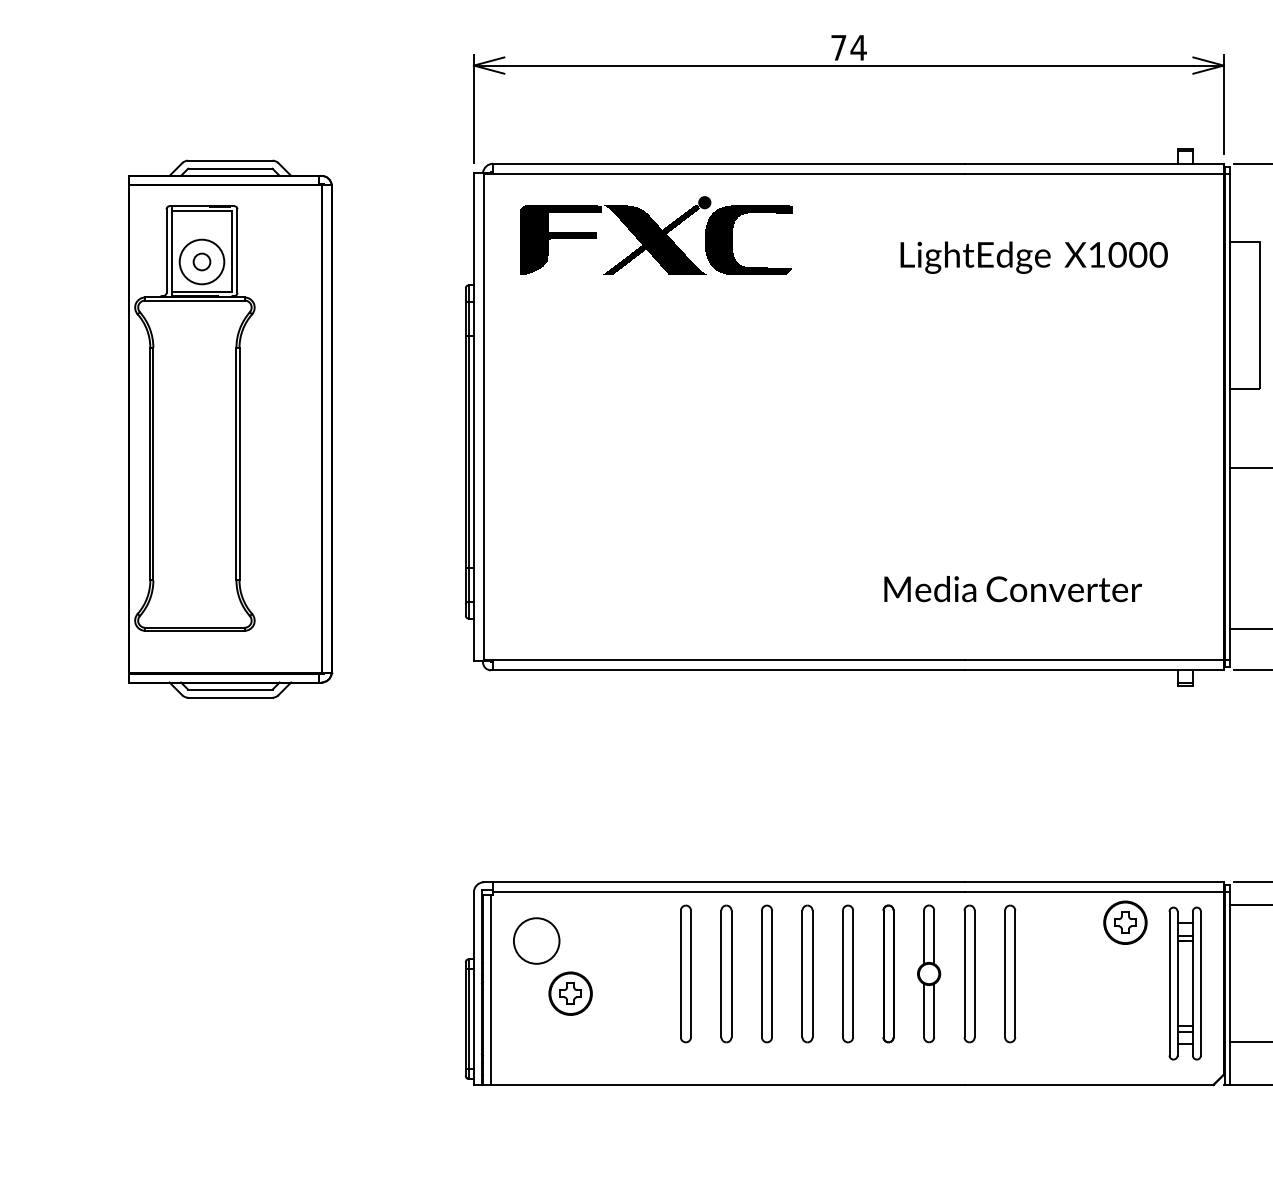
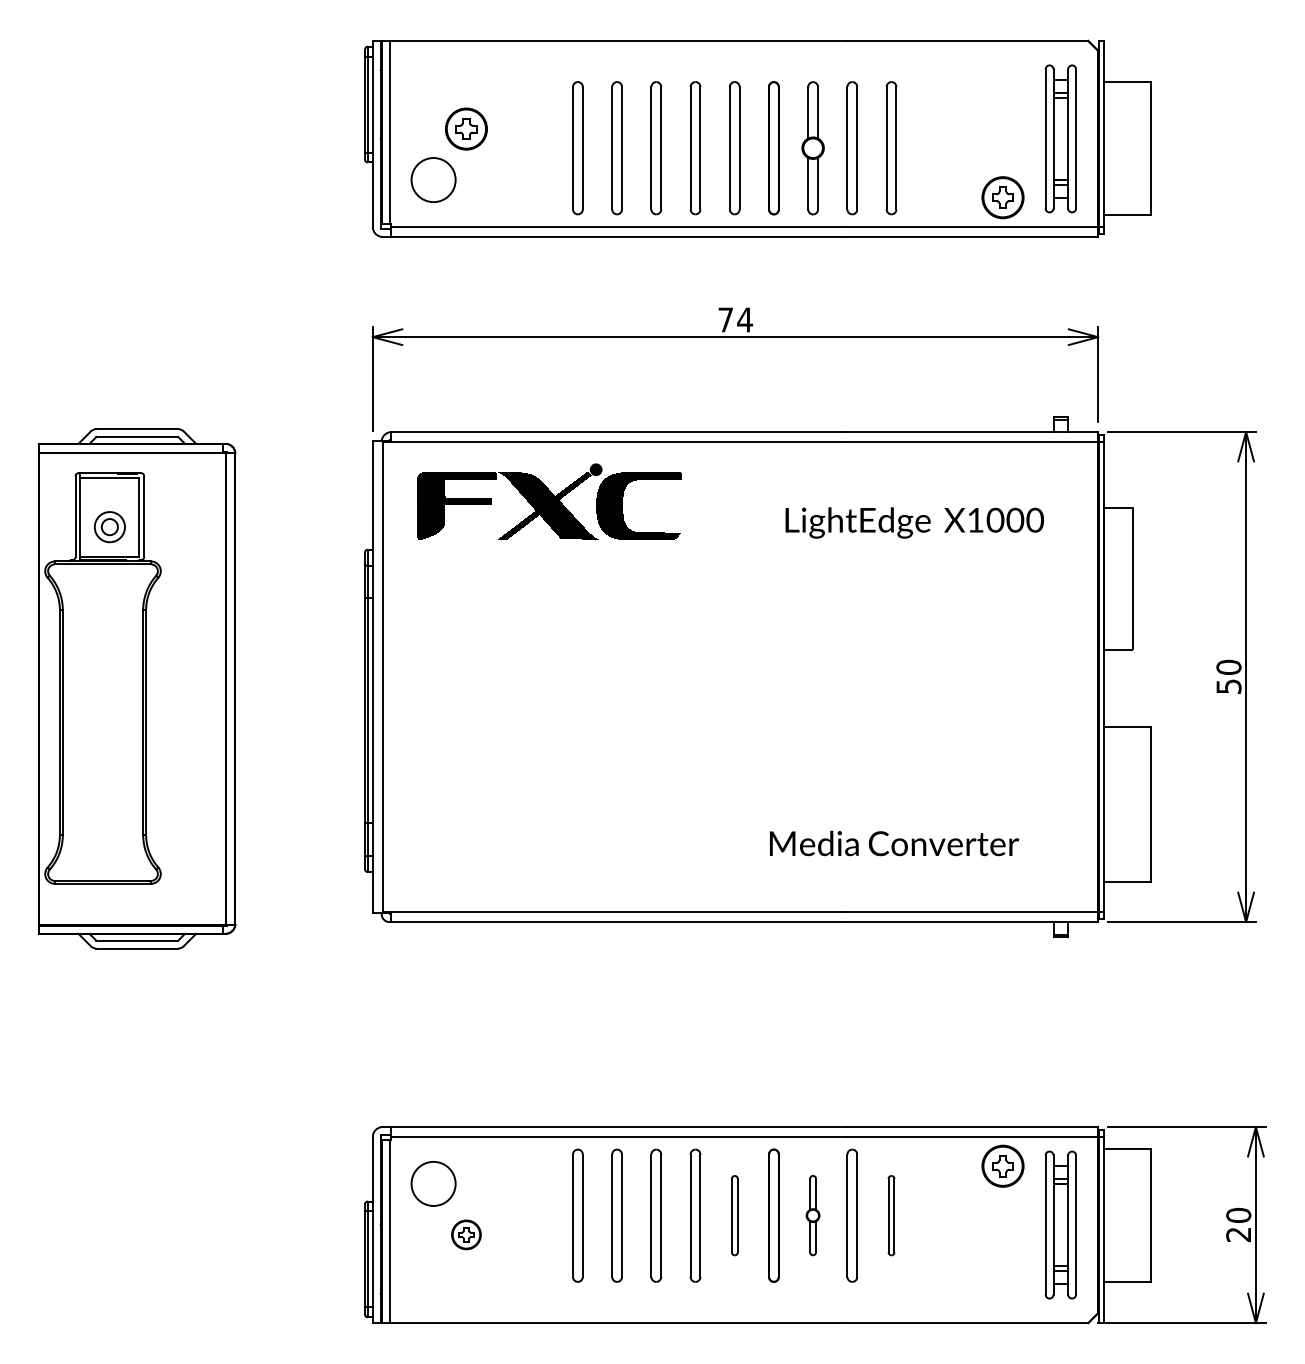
circle: (201, 261) -> (109, 526), size x0.7
part: (847, 973) -> (734, 1215), size x0.6
part: (928, 973) -> (812, 1215), size x0.6
part: (1010, 973) -> (891, 1215), size x0.6
part: (570, 993) -> (466, 1234), size x0.7

